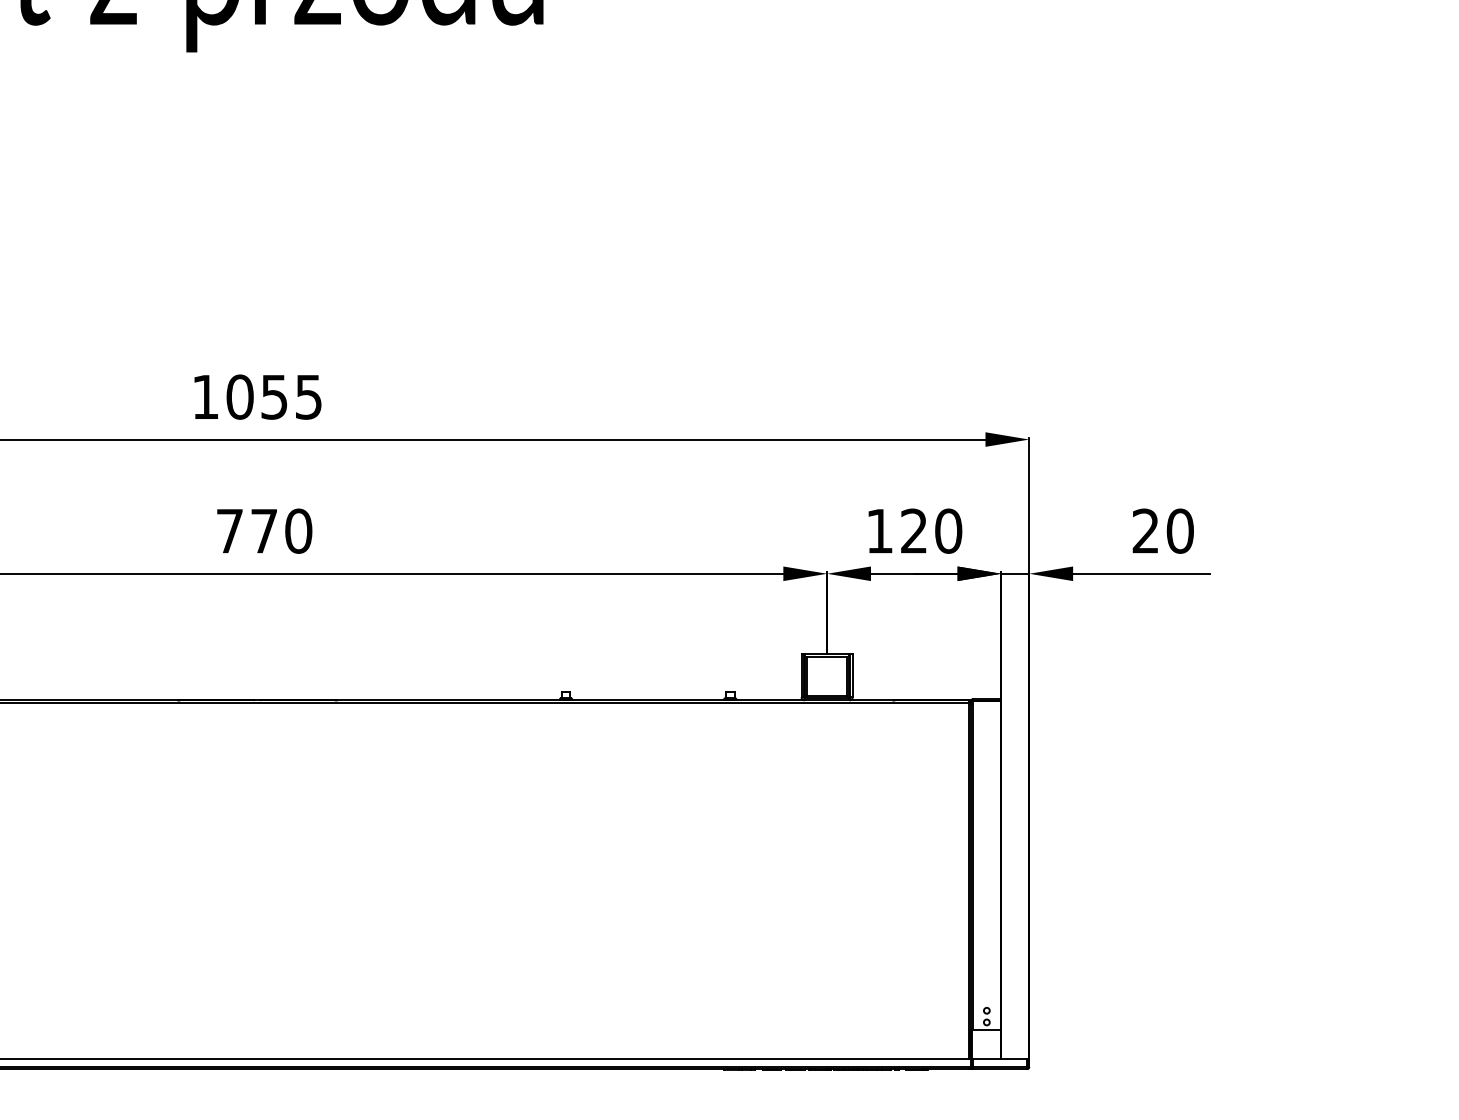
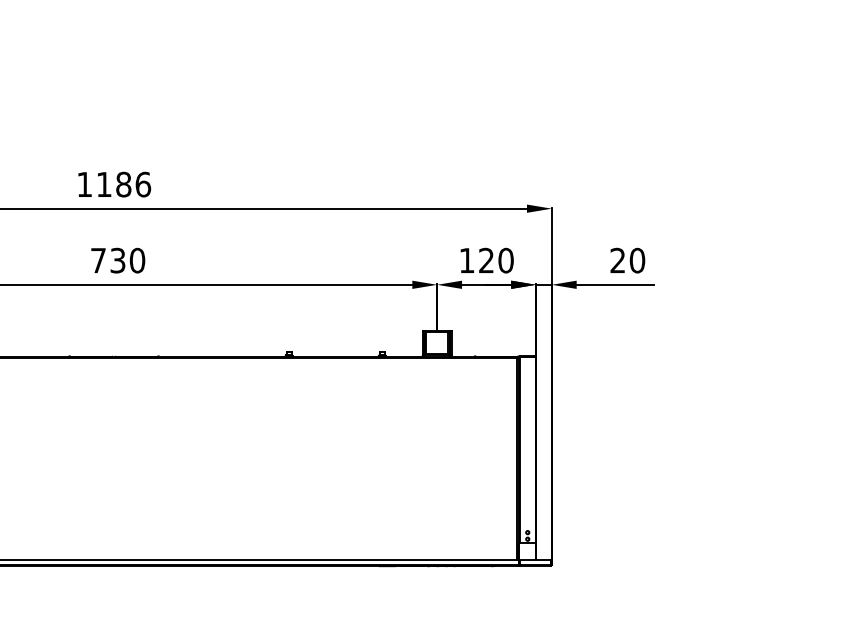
text: (274, 396) -> (123, 184), 1055 -> 1186
text: (263, 530) -> (117, 260), 770 -> 730

